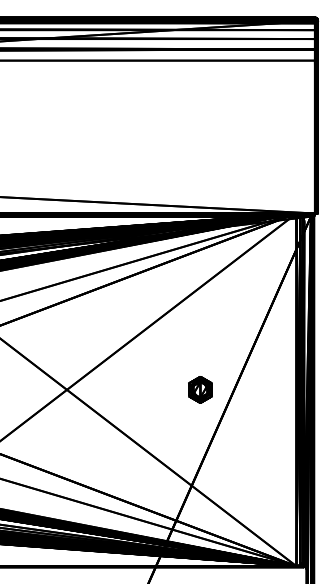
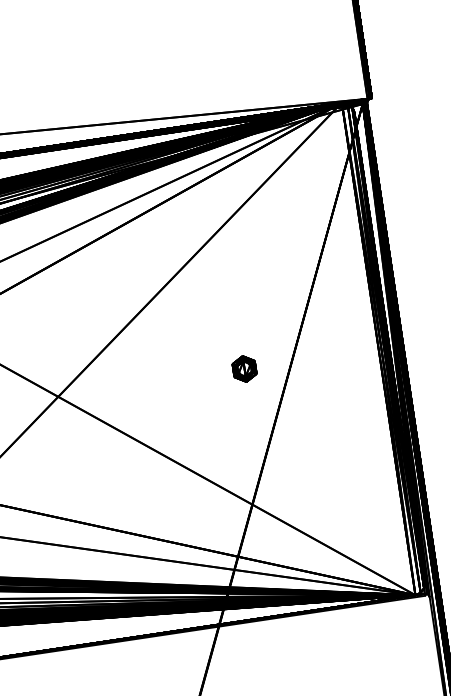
part: (200, 389) -> (244, 368), size x0.7

